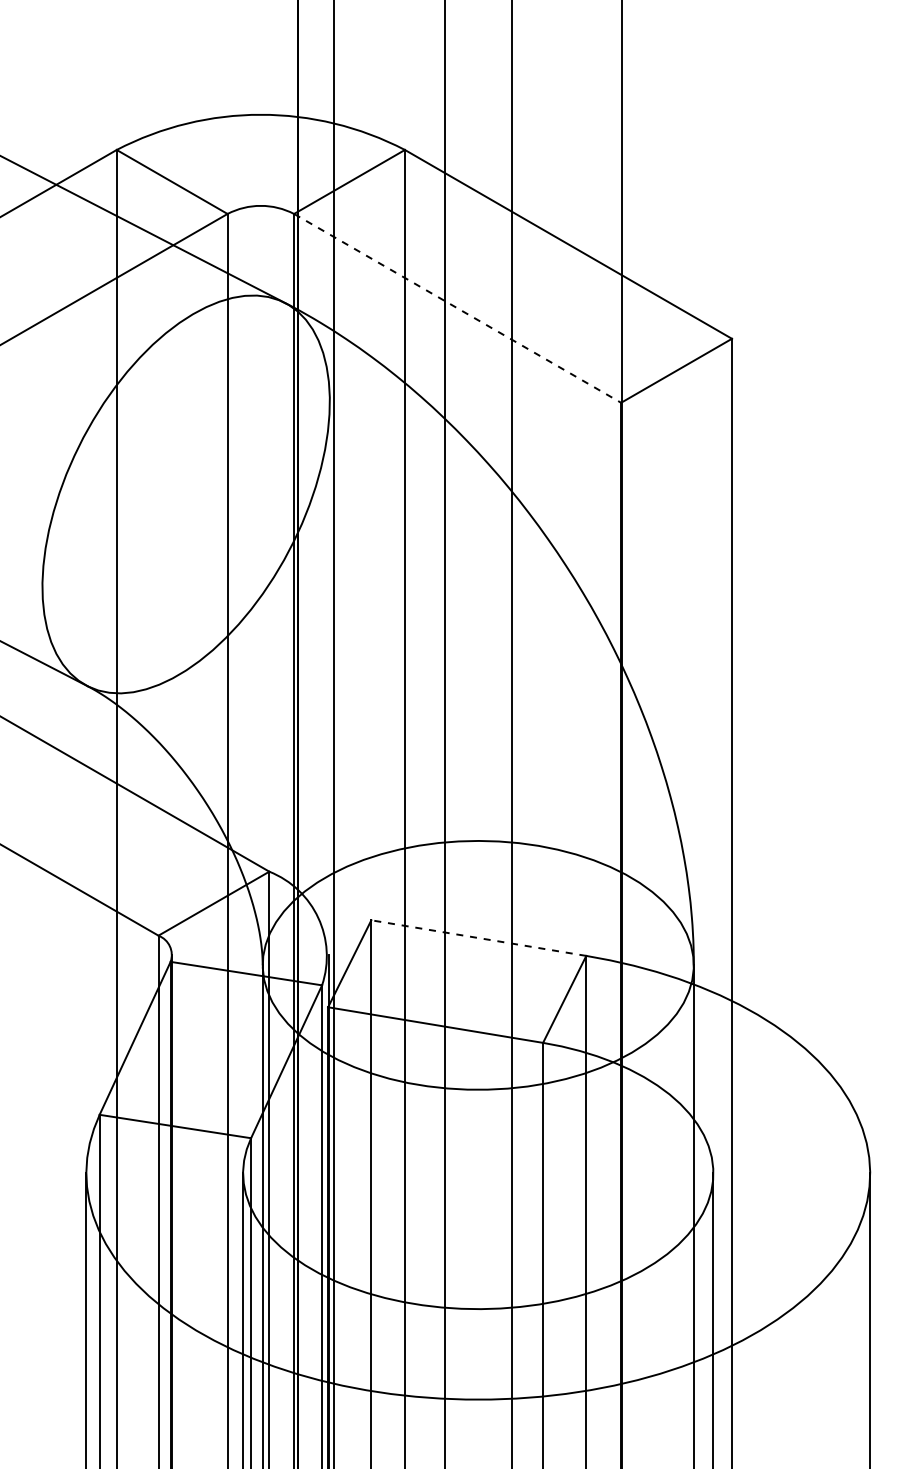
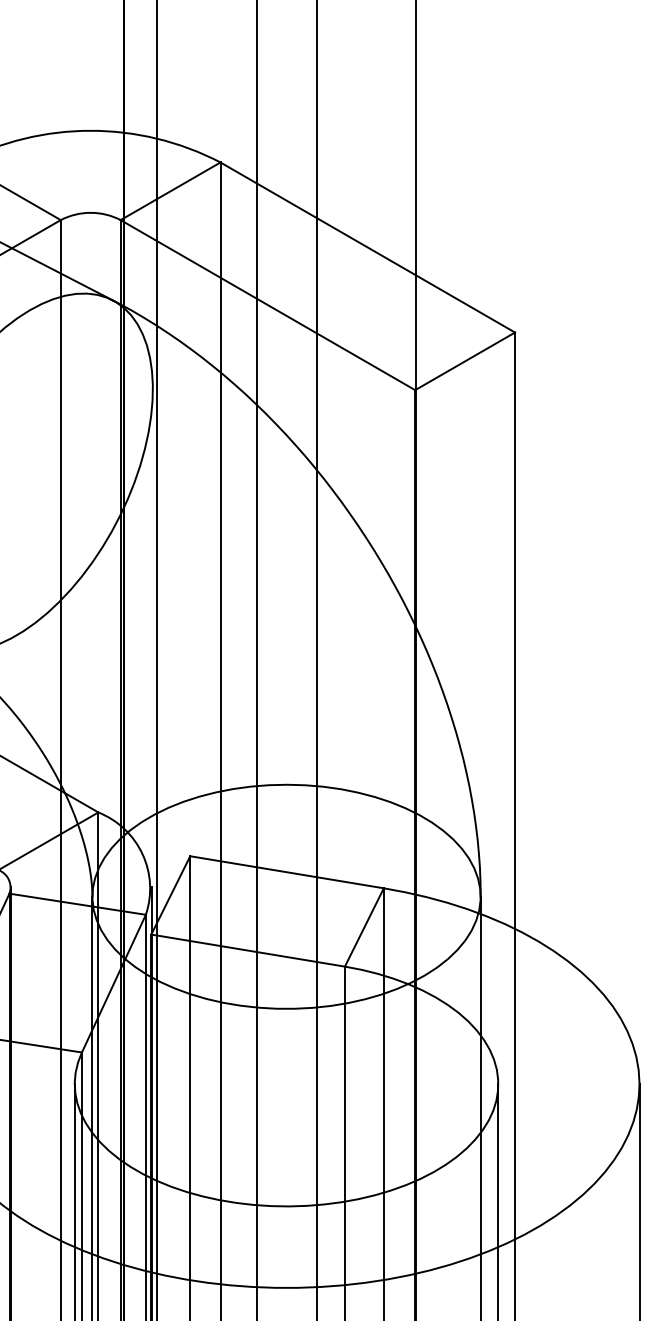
line: (457, 308) -> (267, 305), dashed -> solid
line: (478, 938) -> (286, 872), dashed -> solid

